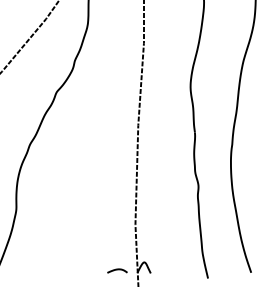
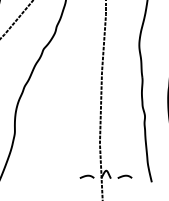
curve: (170, 270) -> (124, 176), added

